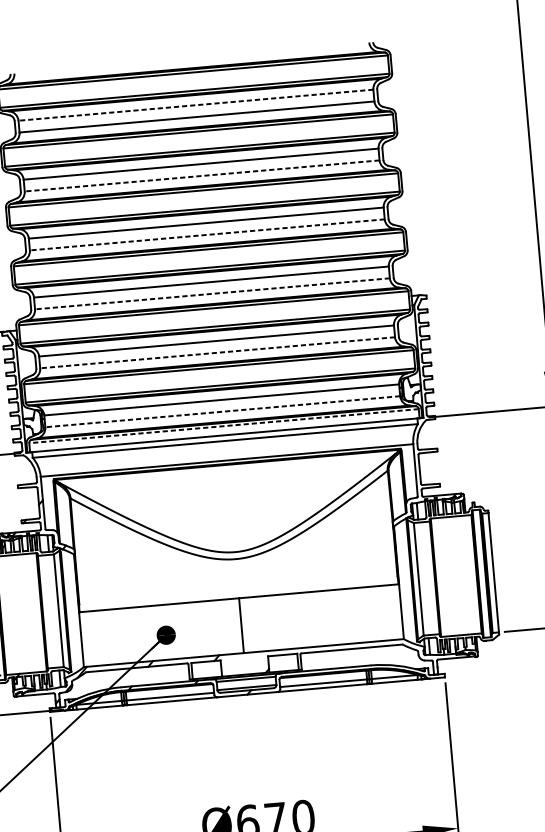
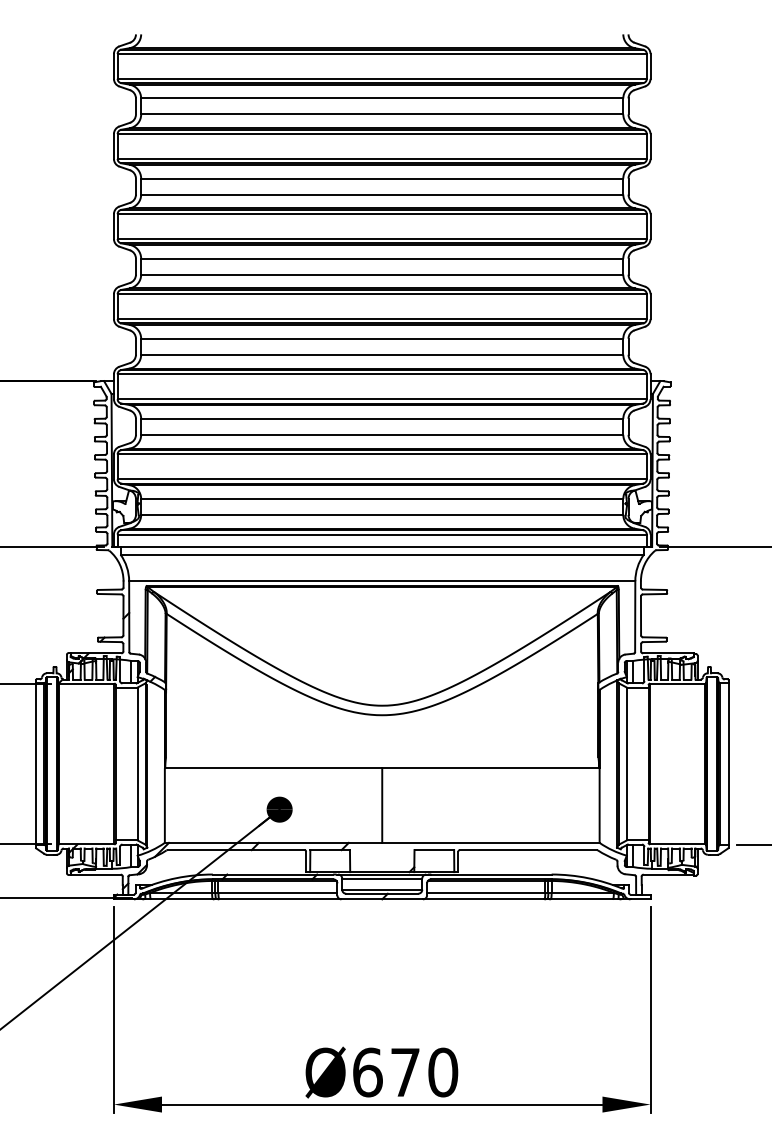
line: (195, 105) -> (381, 98), dashed -> solid
line: (201, 175) -> (381, 194), dashed -> solid
line: (206, 234) -> (381, 274), dashed -> solid
line: (211, 293) -> (381, 354), dashed -> solid
line: (217, 352) -> (381, 434), dashed -> solid
line: (222, 411) -> (381, 514), dashed -> solid
line: (224, 426) -> (382, 534), dashed -> solid

